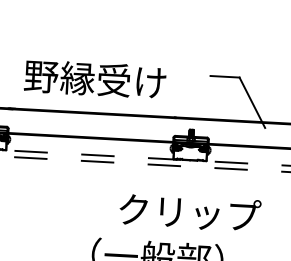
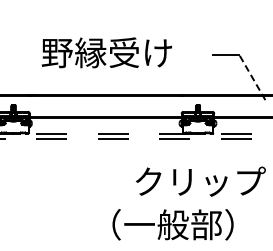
text: (94, 78) -> (106, 52), moved
line: (252, 102) -> (252, 77), solid -> dashed

